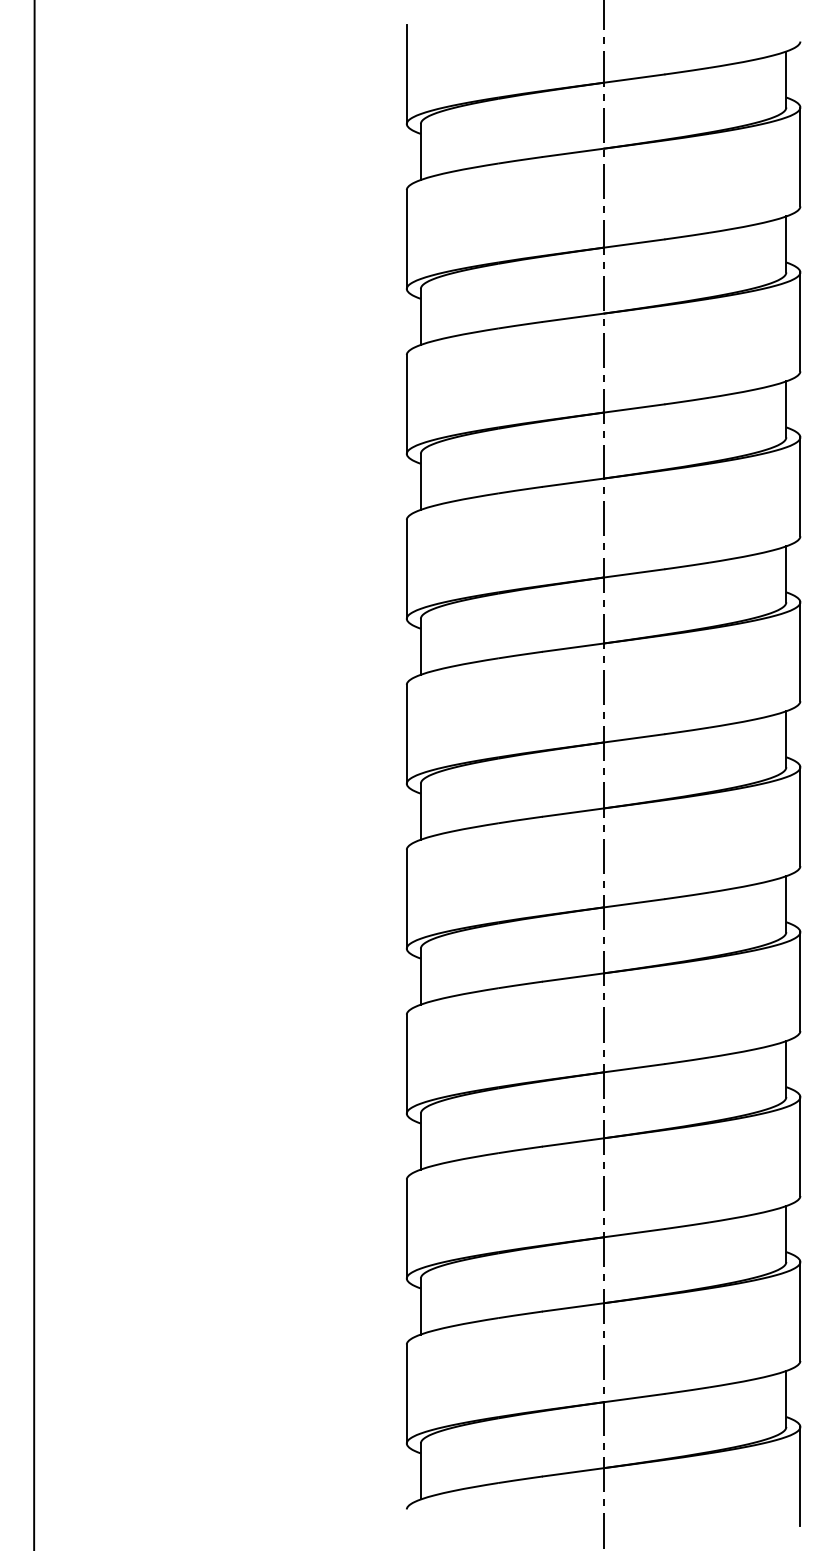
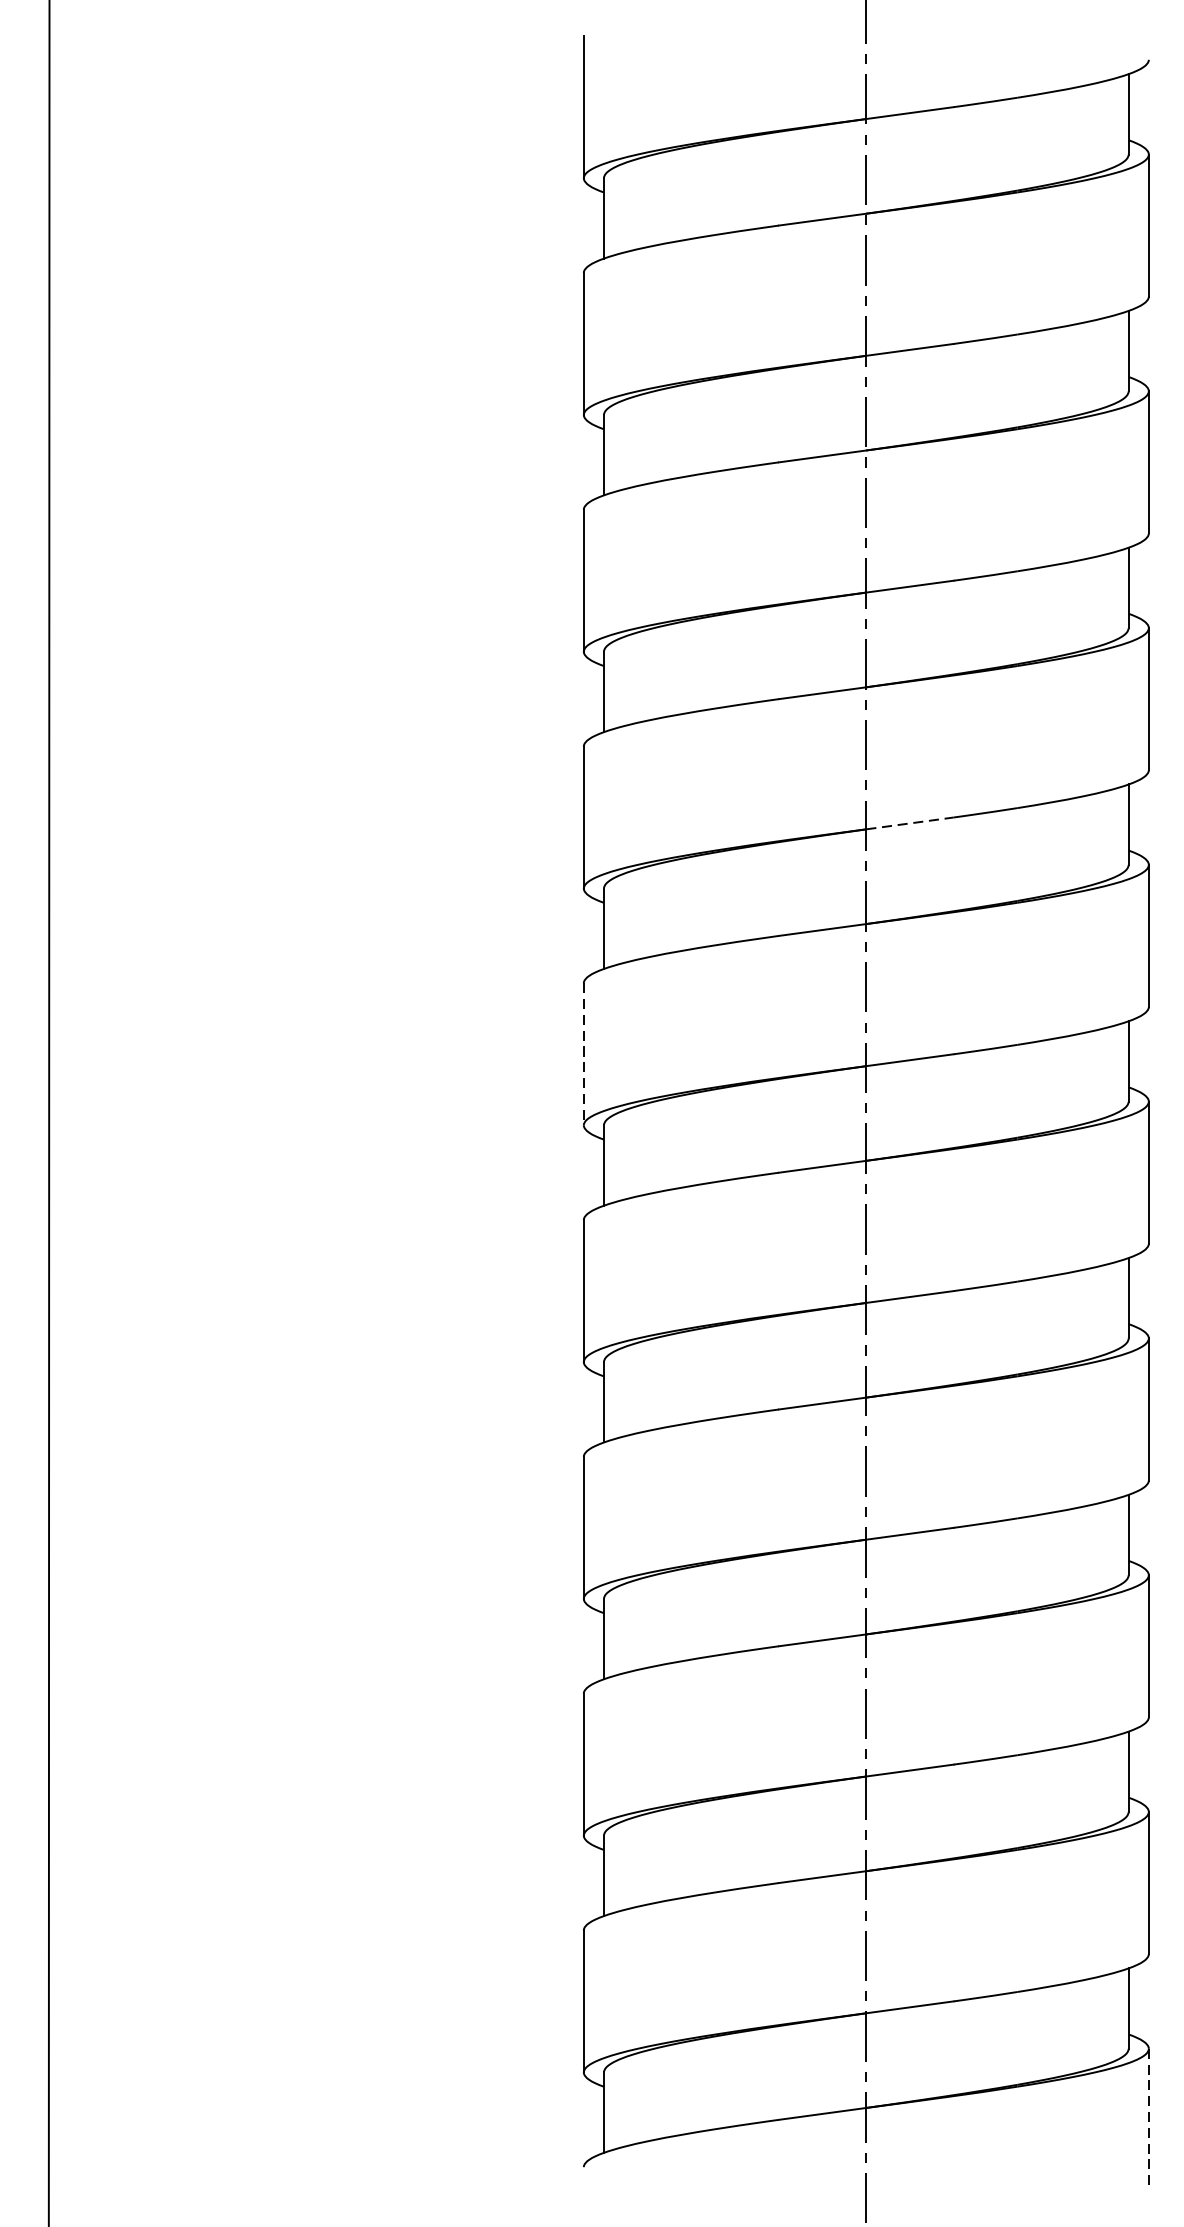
line: (634, 573) -> (910, 823), solid -> dashed
line: (406, 734) -> (583, 1054), solid -> dashed
line: (800, 1476) -> (1149, 2119), solid -> dashed

